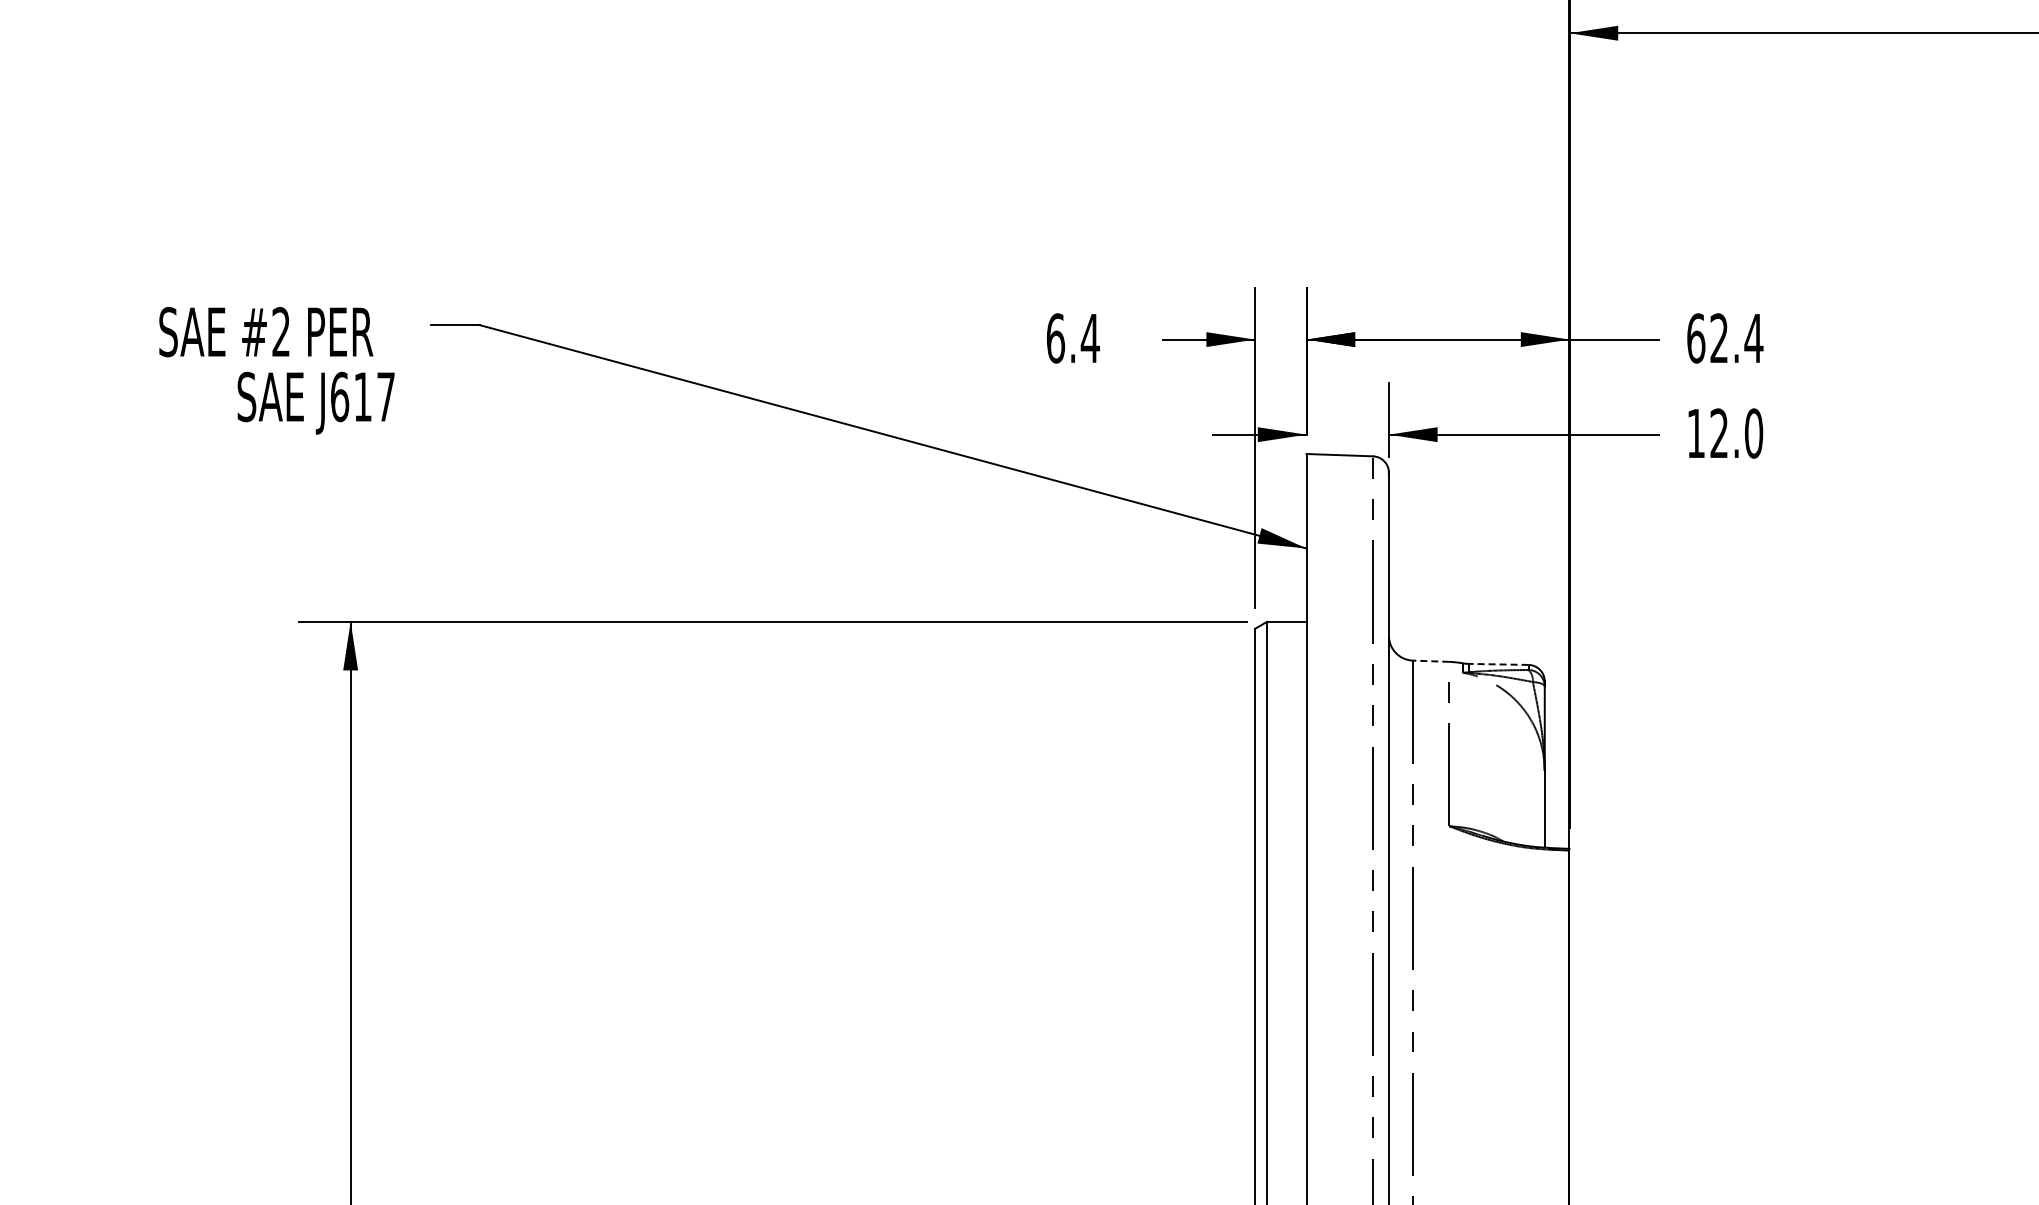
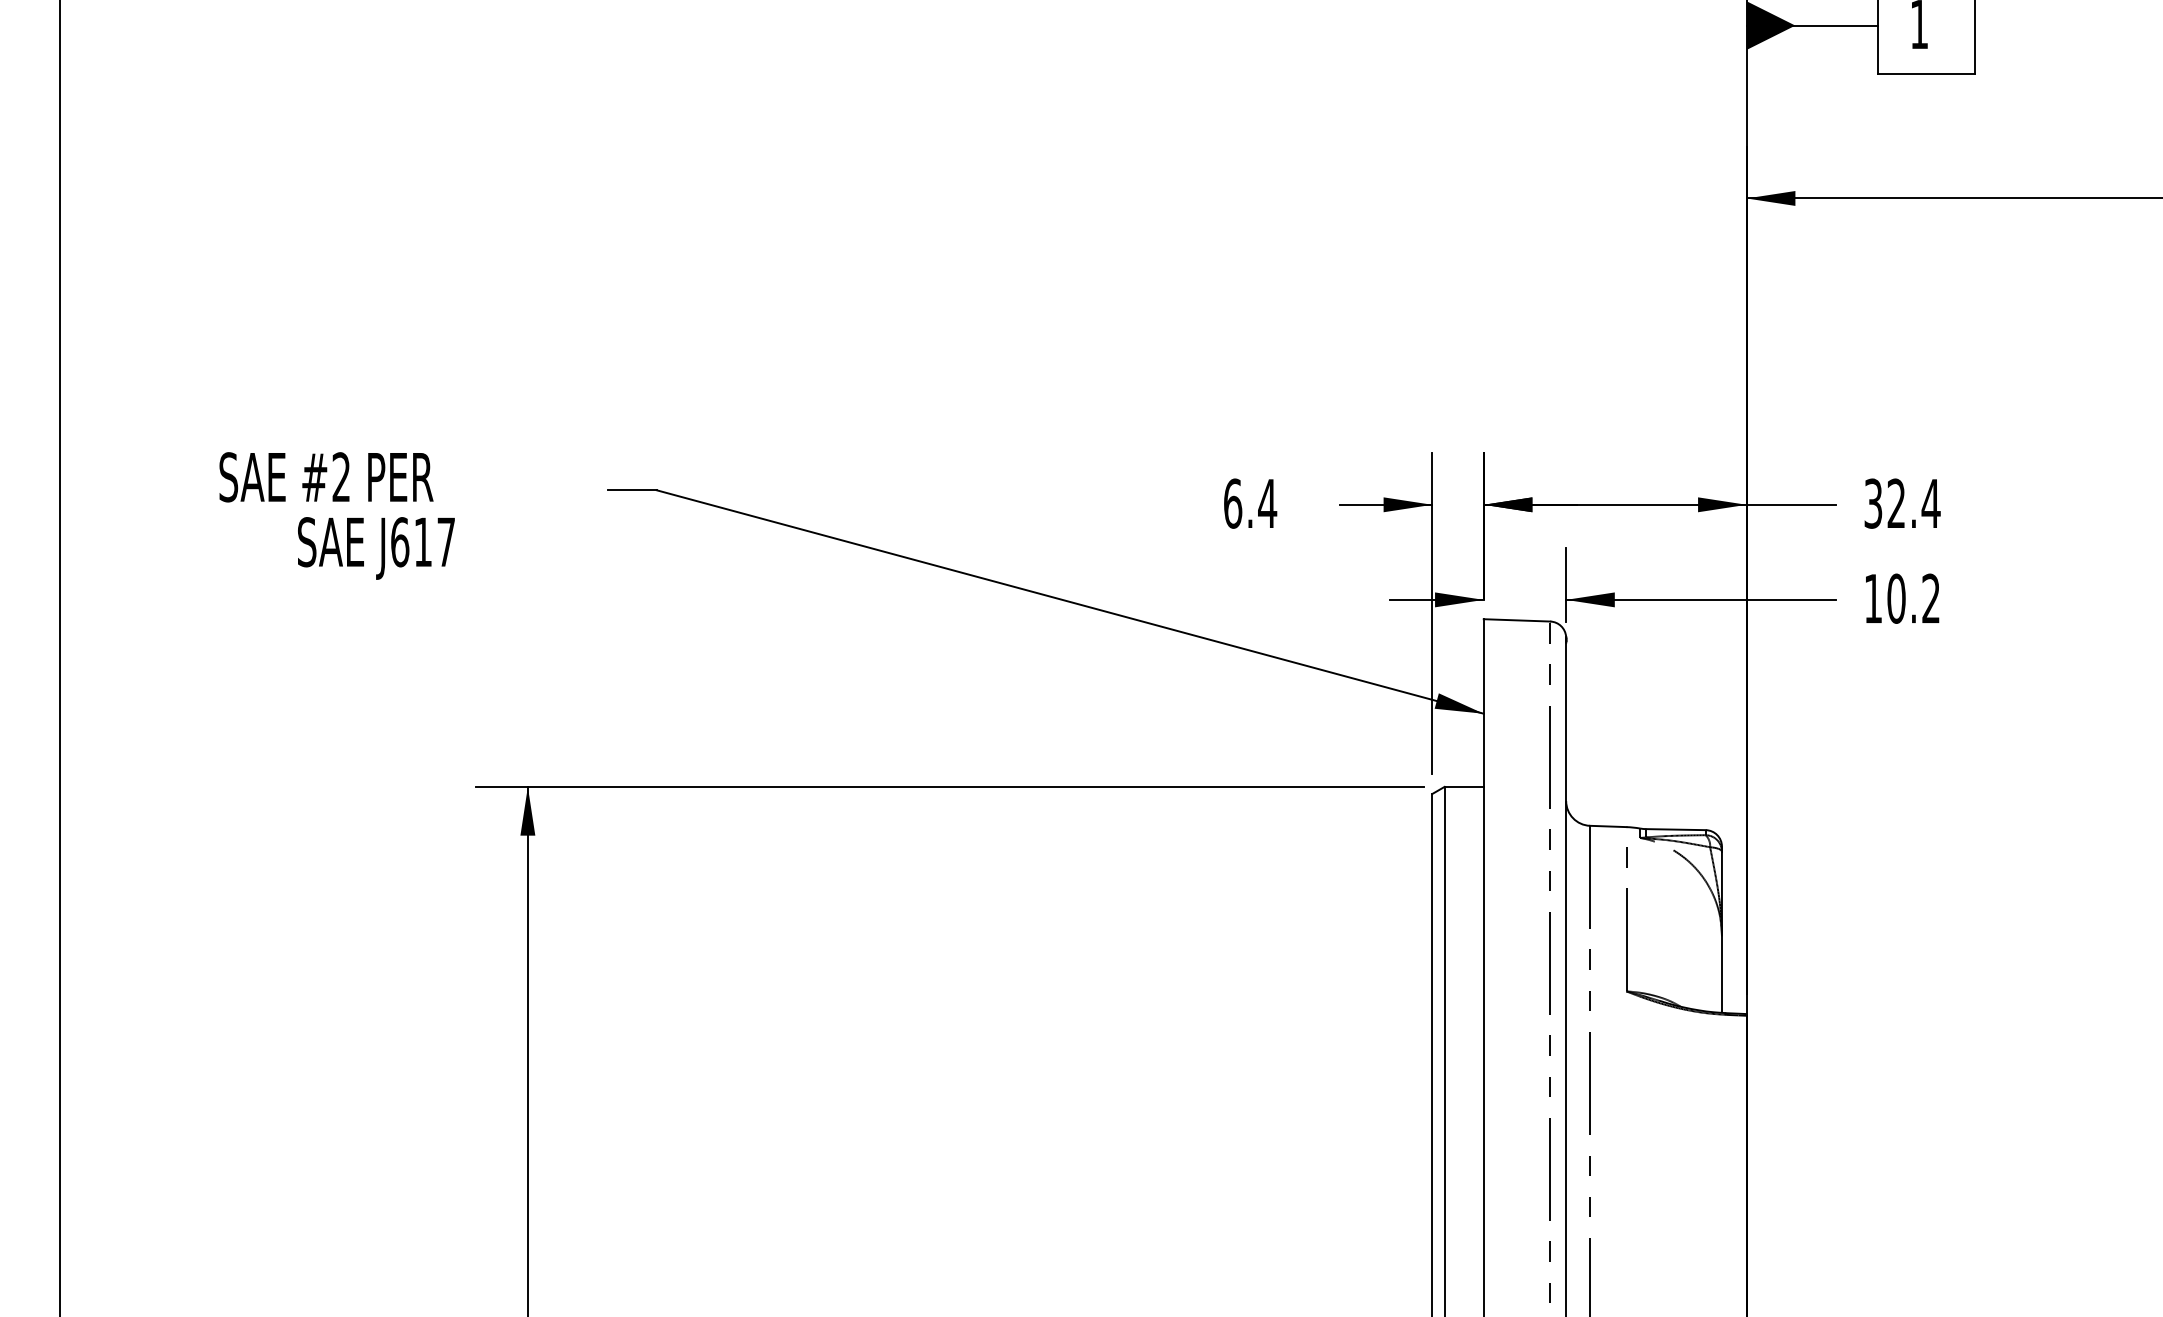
text: (1696, 338) -> (1873, 503), 62.4 -> 32.4
text: (276, 370) -> (336, 515), moved
text: (1736, 433) -> (1913, 598), 12.0 -> 10.2
line: (1430, 661) -> (1607, 826), dashed -> solid
line: (1499, 664) -> (1676, 829), dashed -> solid

